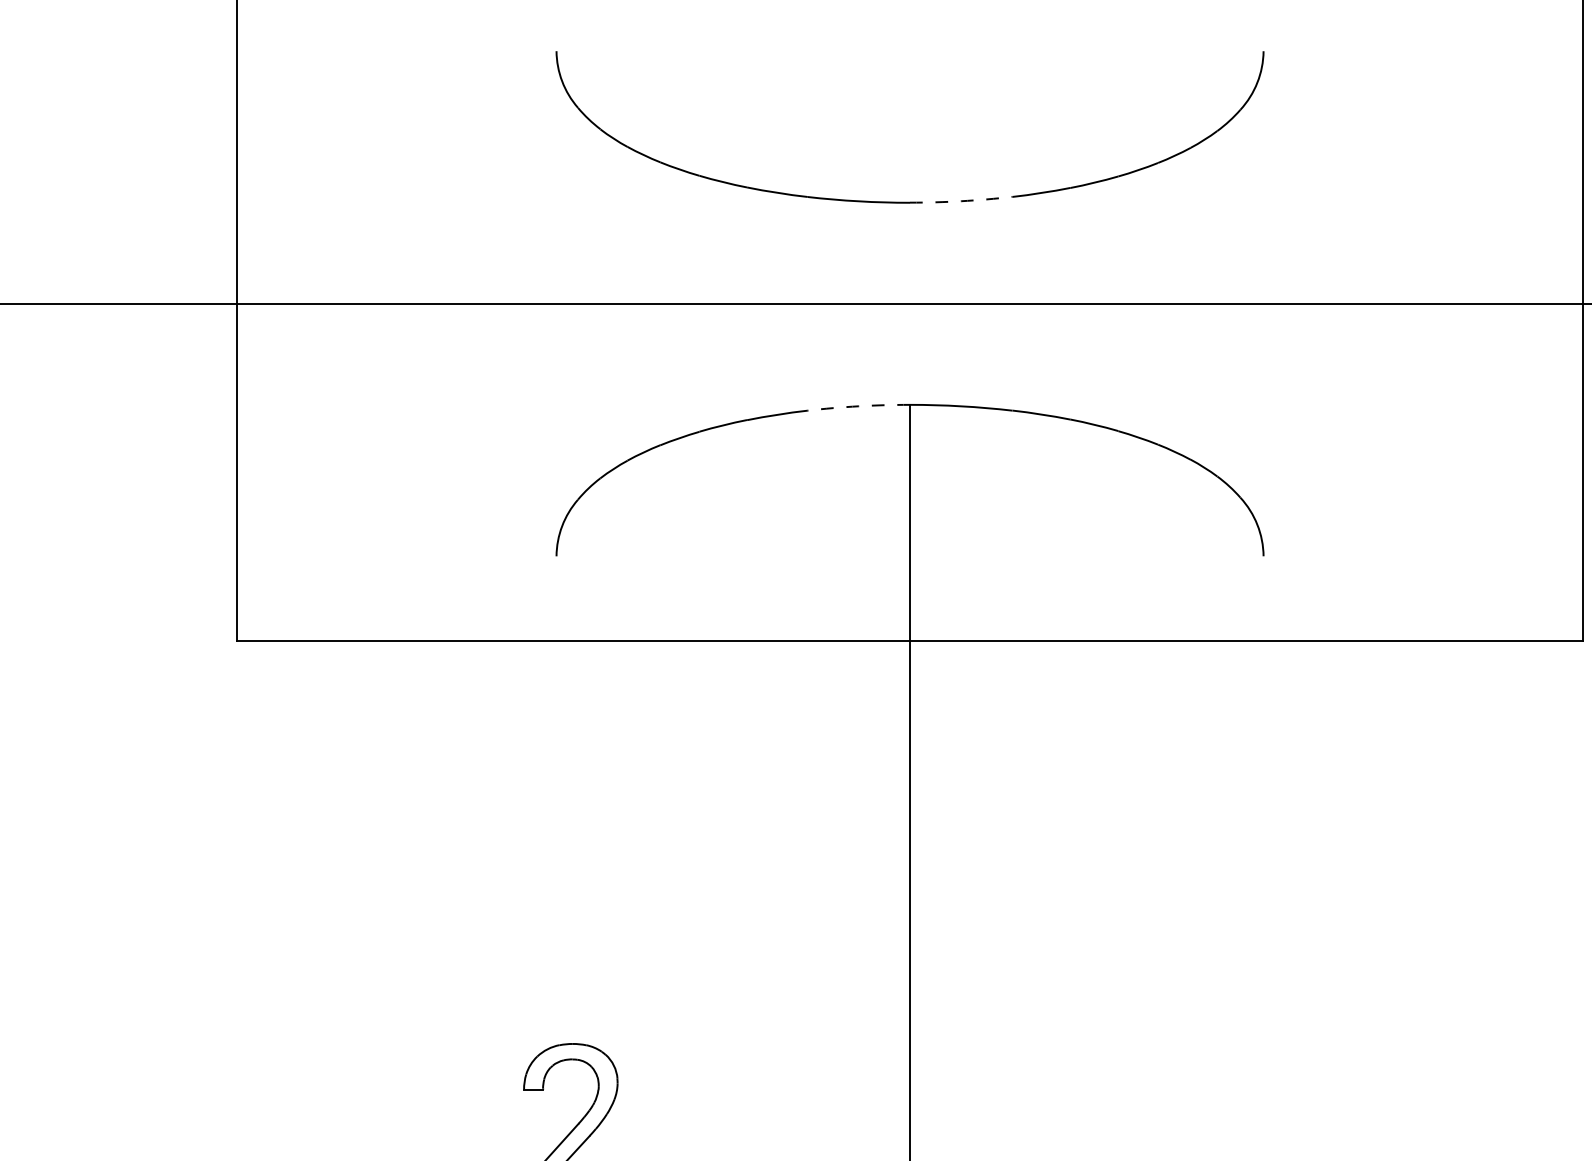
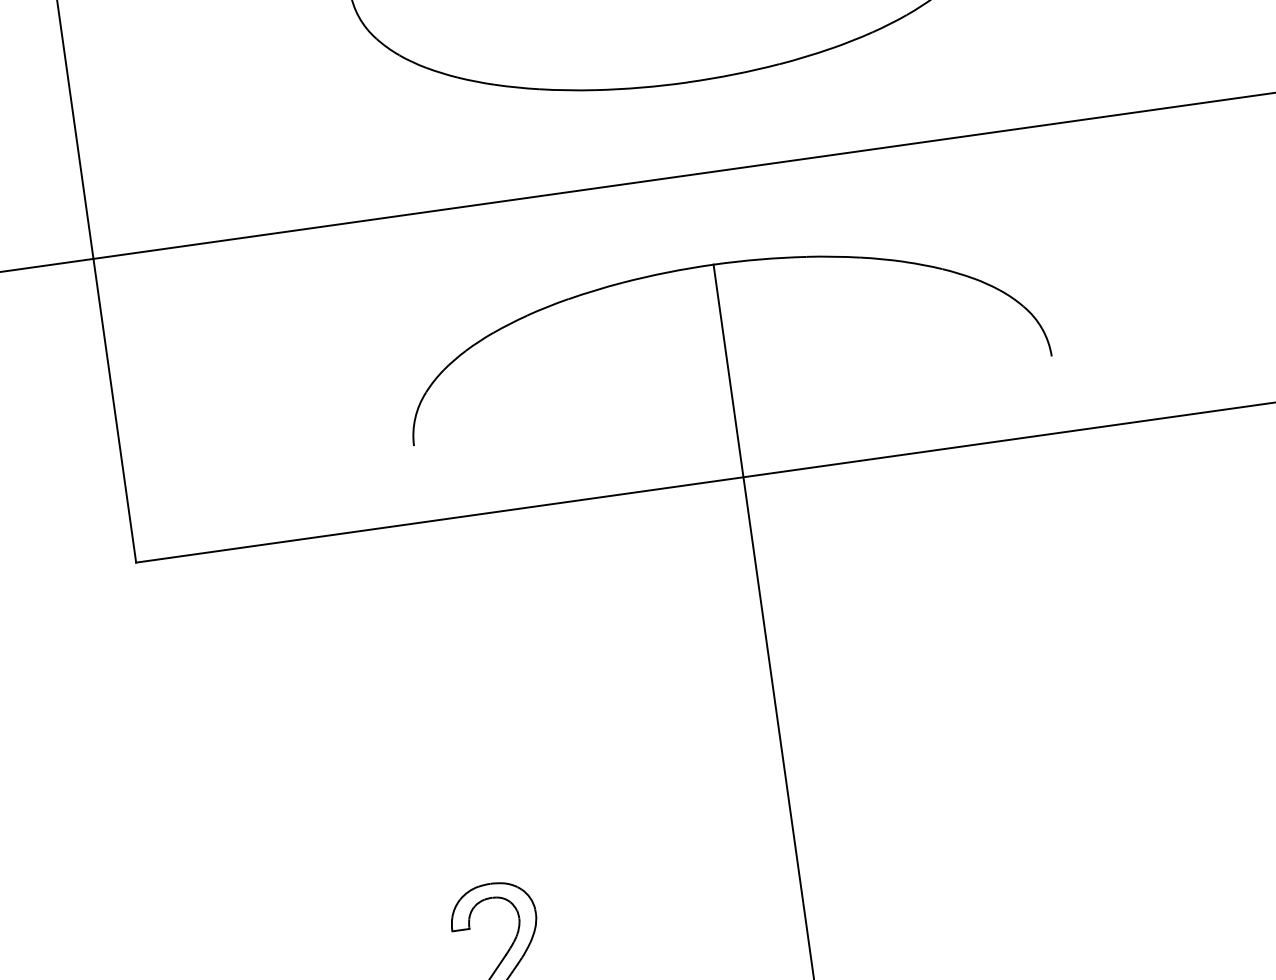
arc: (961, 201) -> (734, 74), dashed -> solid
arc: (858, 406) -> (667, 272), dashed -> solid

